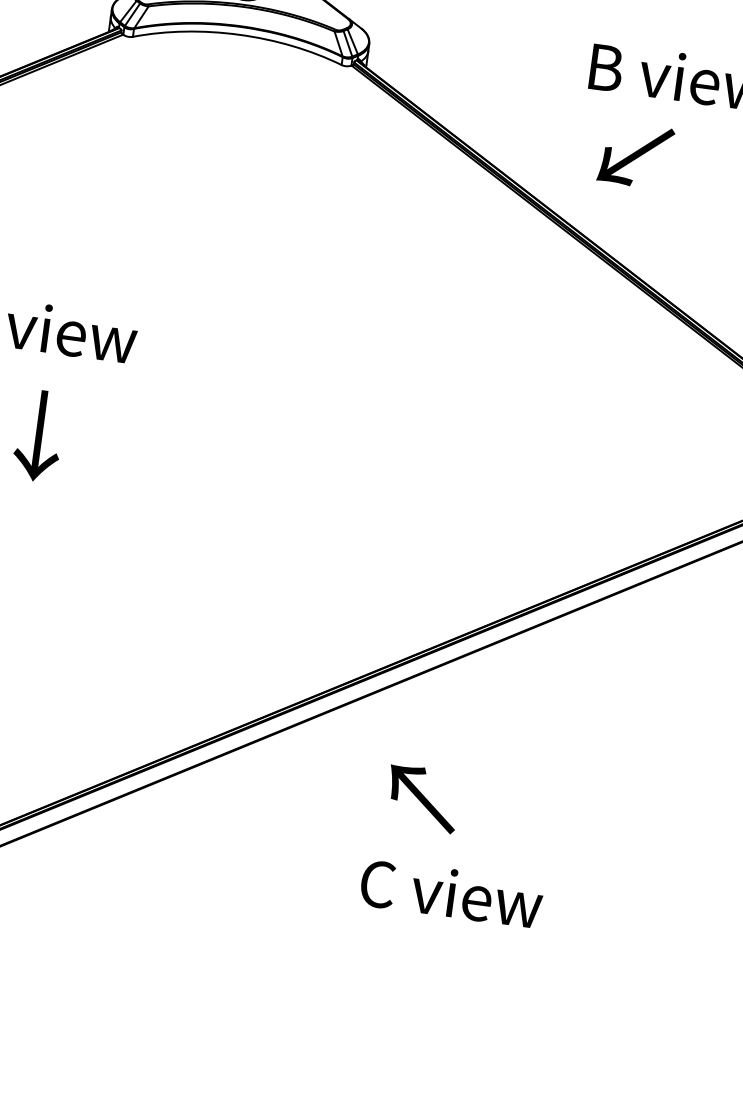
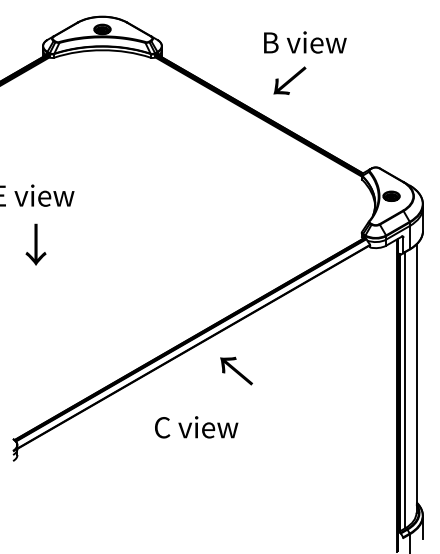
text: (422, 797) -> (236, 370), moved
text: (451, 893) -> (196, 427), moved

